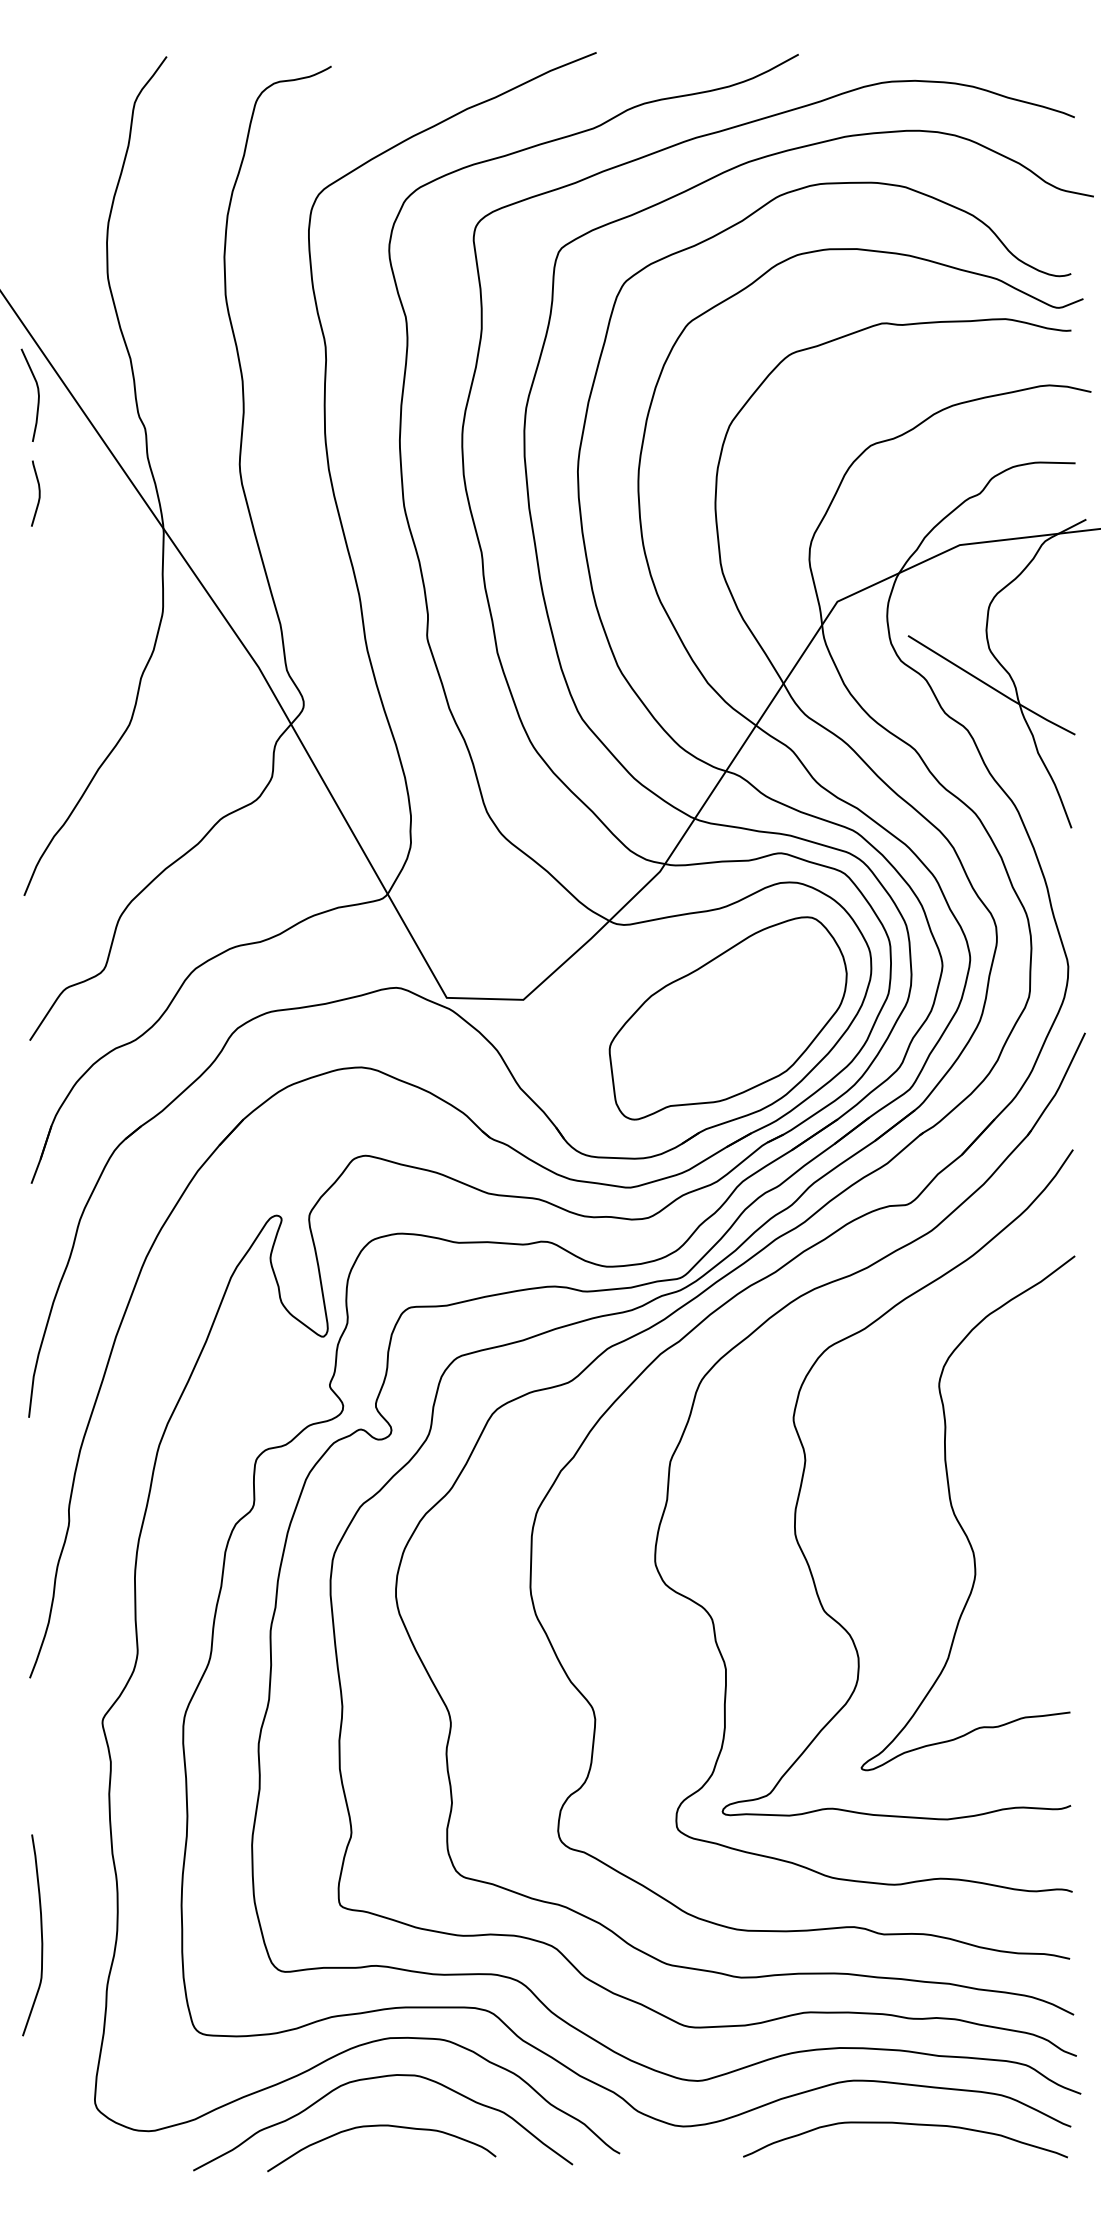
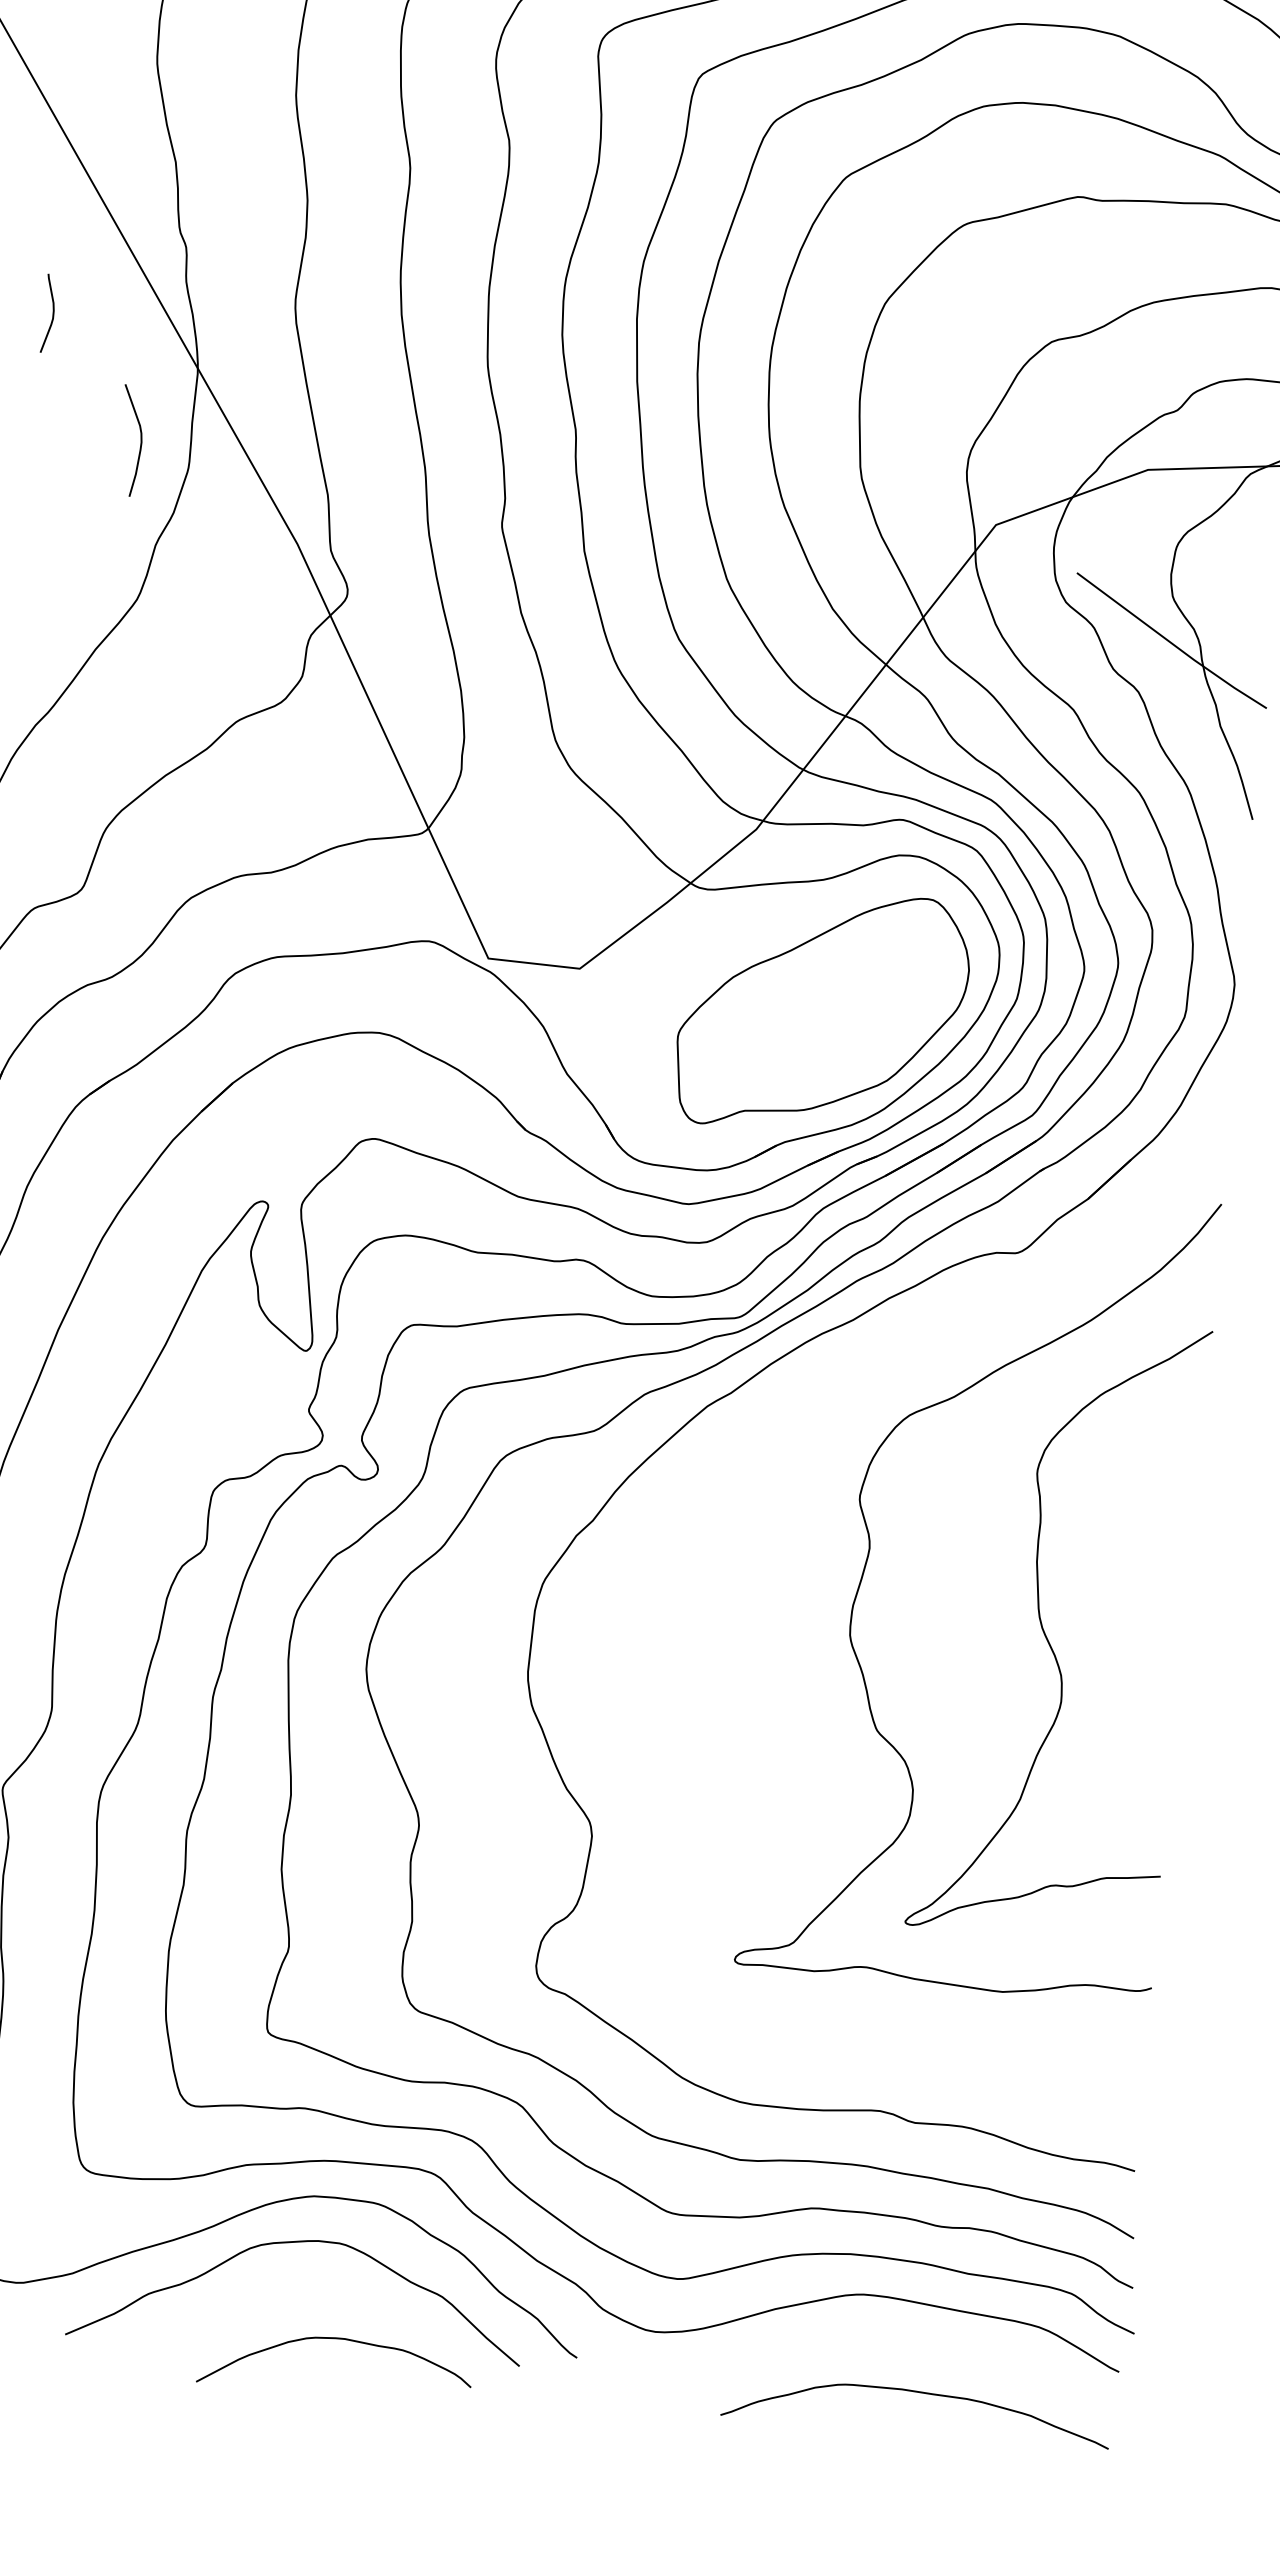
curve: (37, 394) -> (139, 440), moved
part: (758, 1329) -> (827, 1386), removed
curve: (905, 2124) -> (917, 2392), moved
curve: (381, 2126) -> (337, 2339), moved

